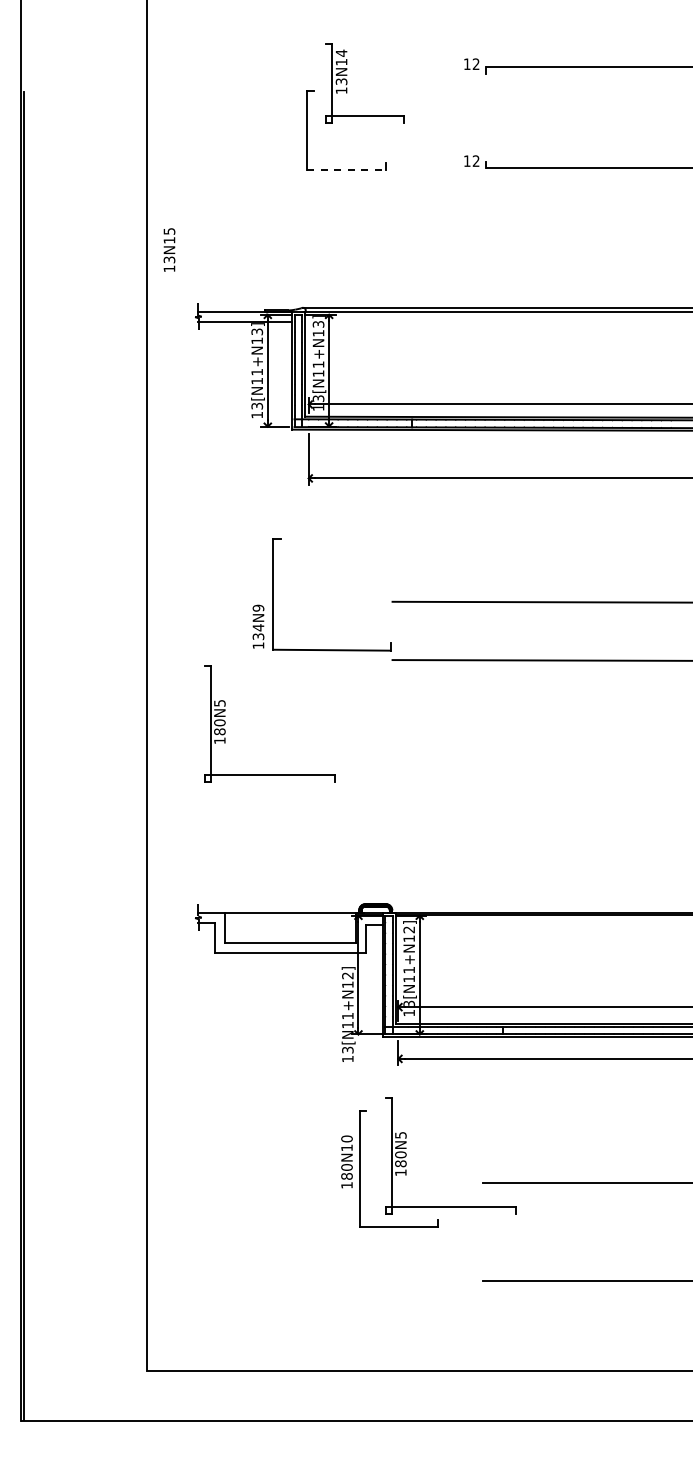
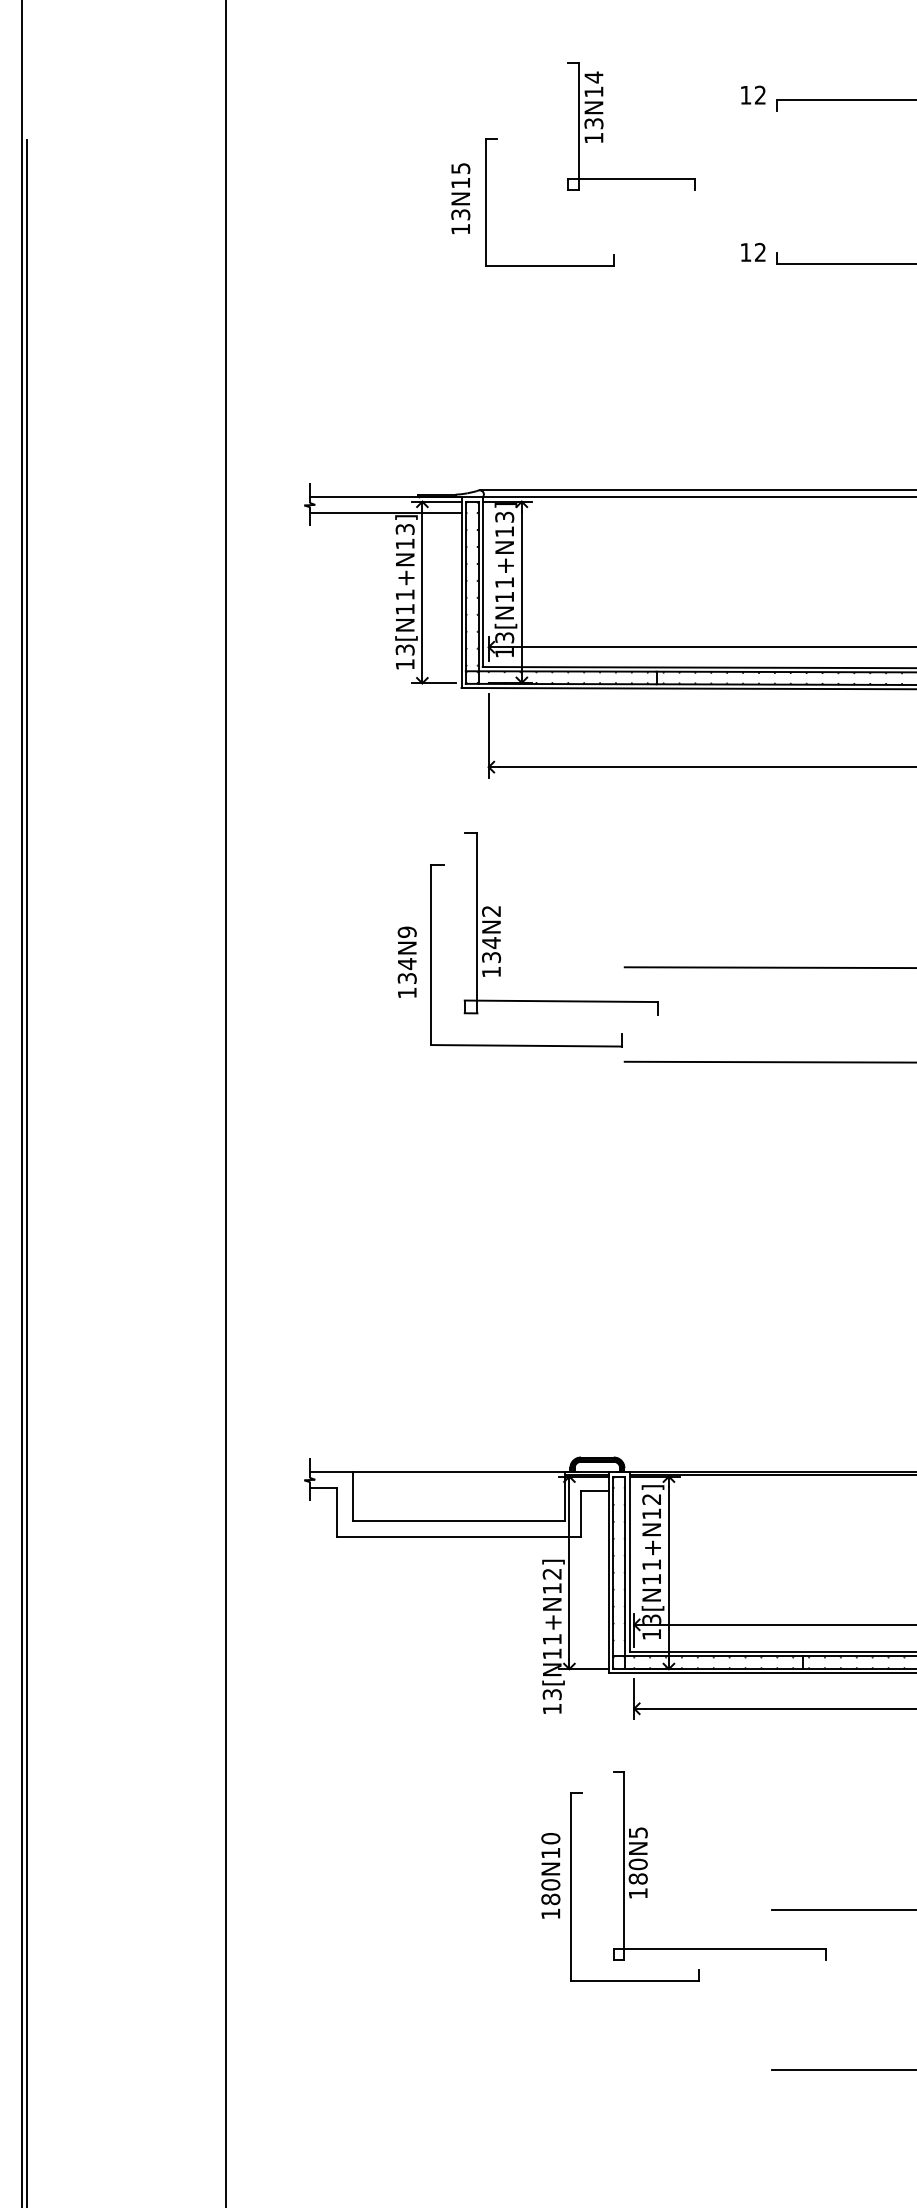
part: (347, 83) -> (603, 126), moved
line: (347, 169) -> (551, 265), dashed -> solid
text: (169, 249) -> (460, 197), moved
part: (316, 574) -> (501, 922), added
text: (258, 626) -> (407, 961), moved
part: (225, 723) -> (353, 1164), removed

